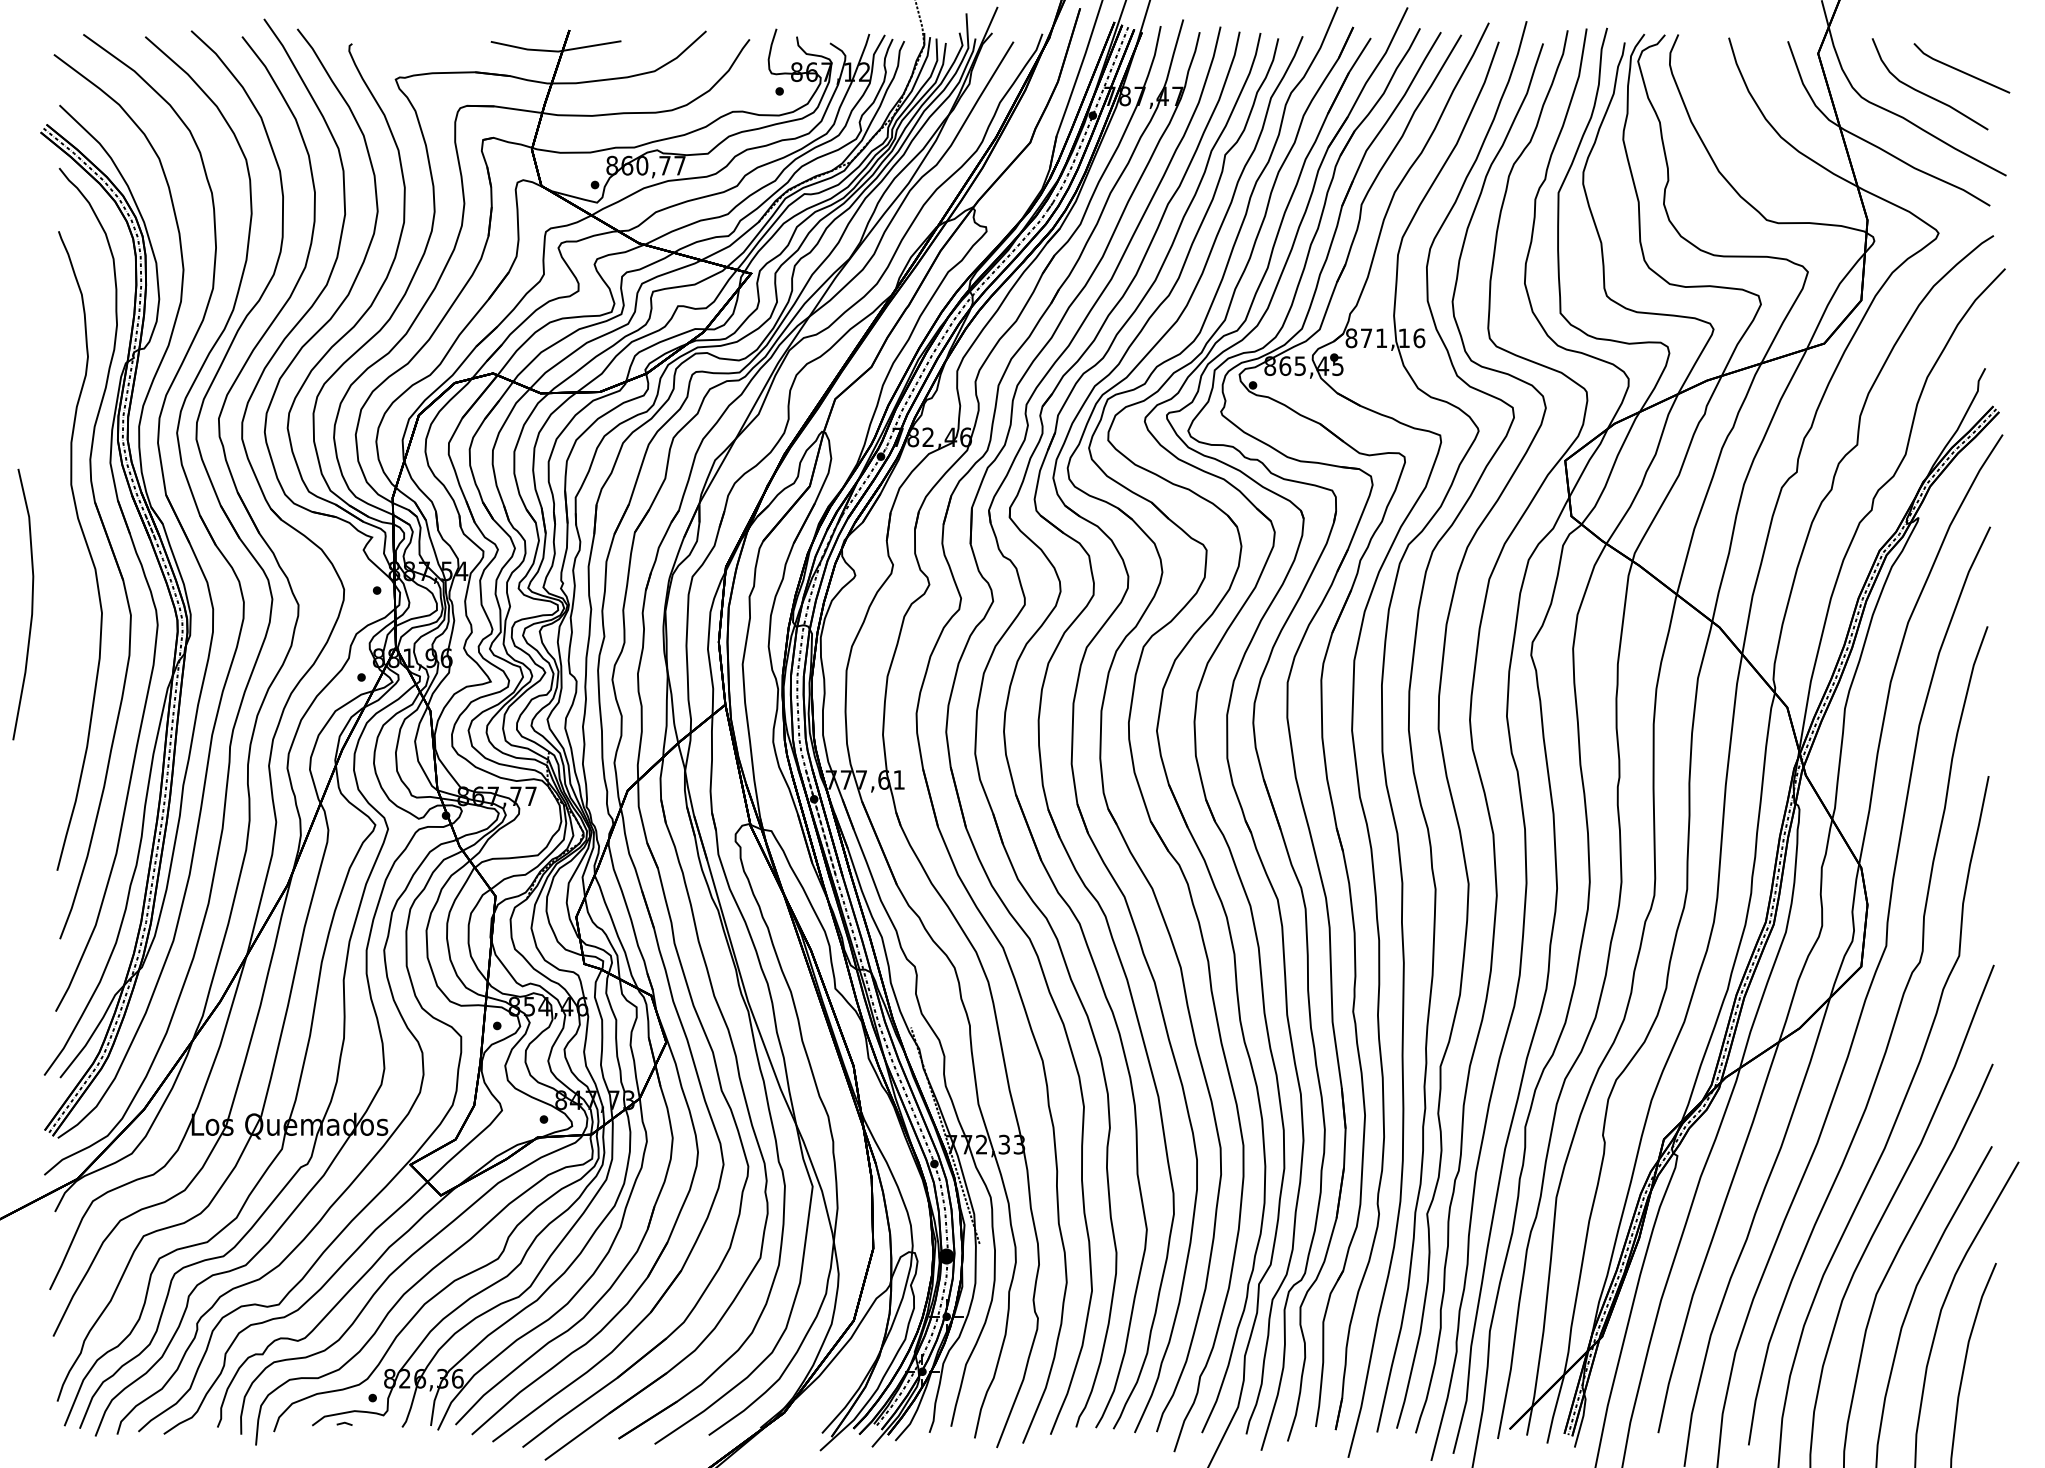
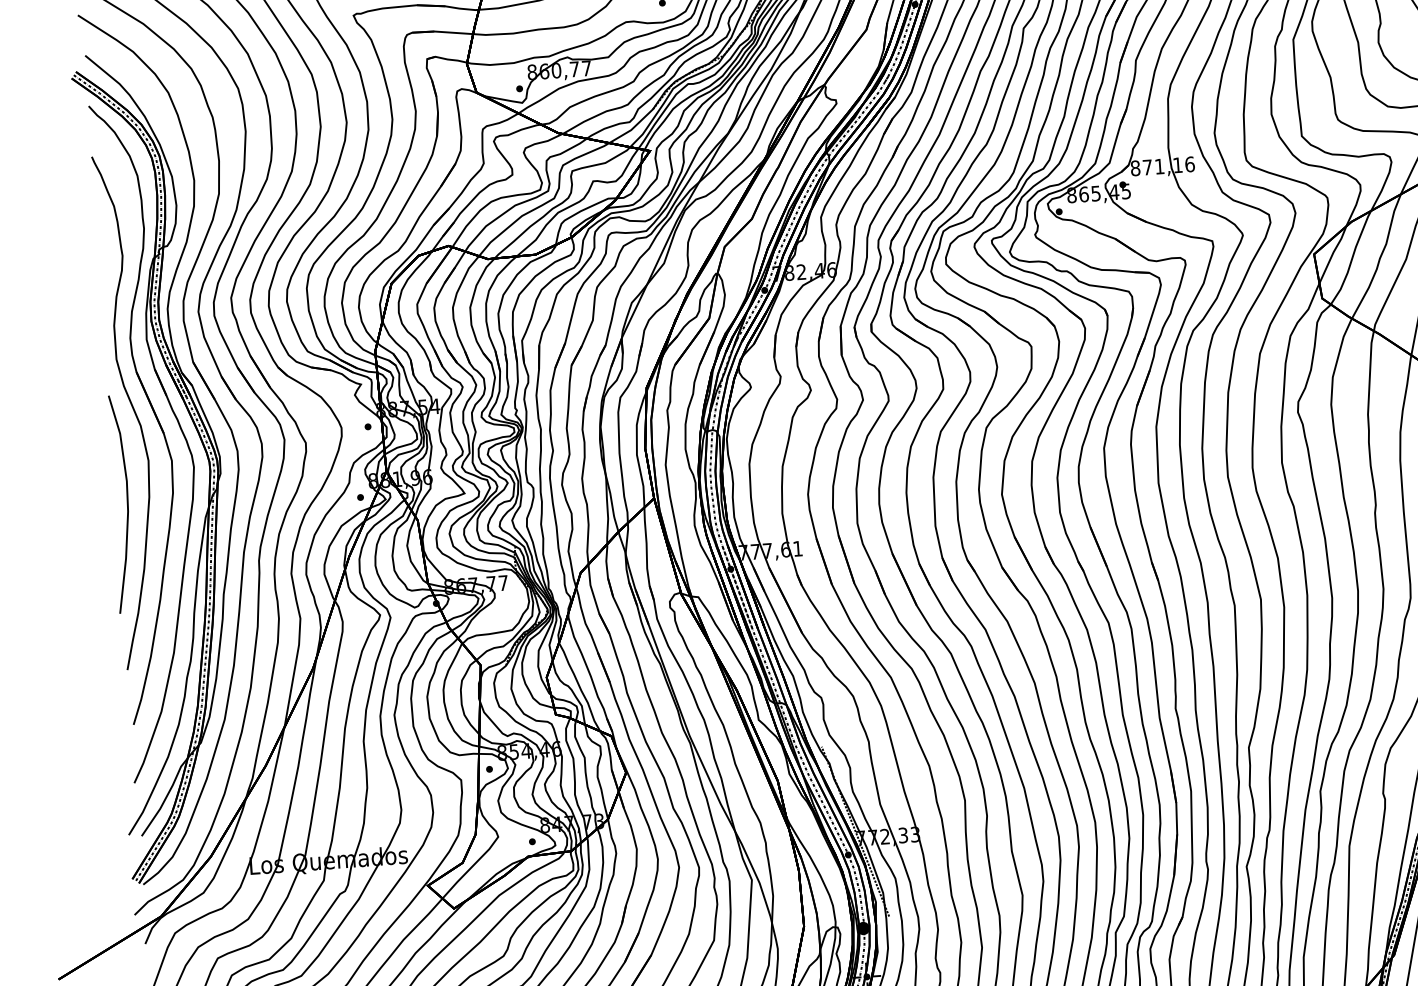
curve: (31, 604) -> (127, 503), moved

